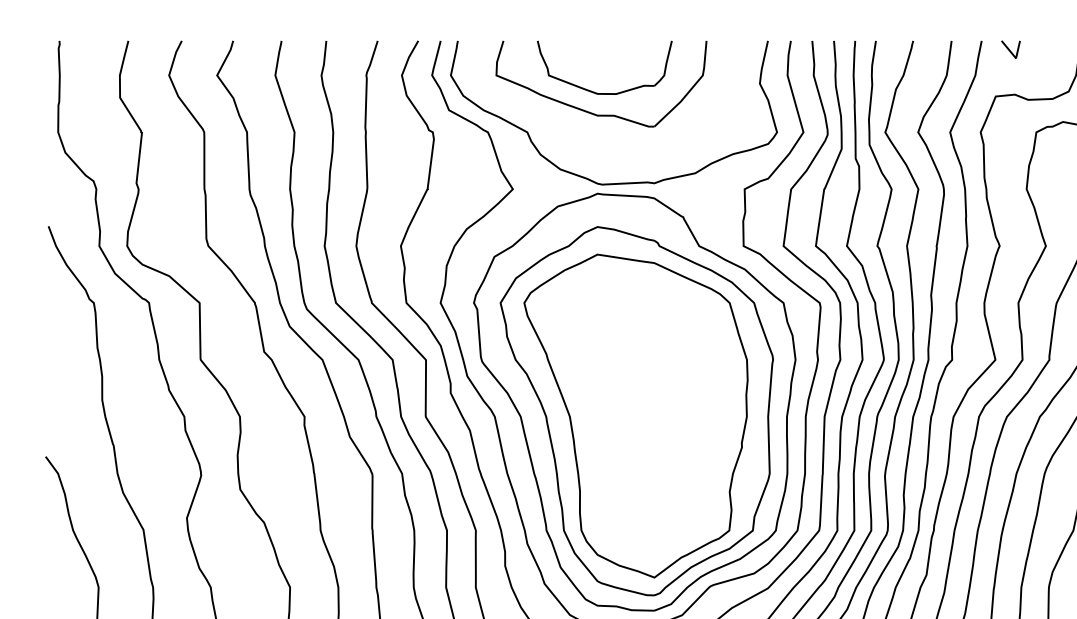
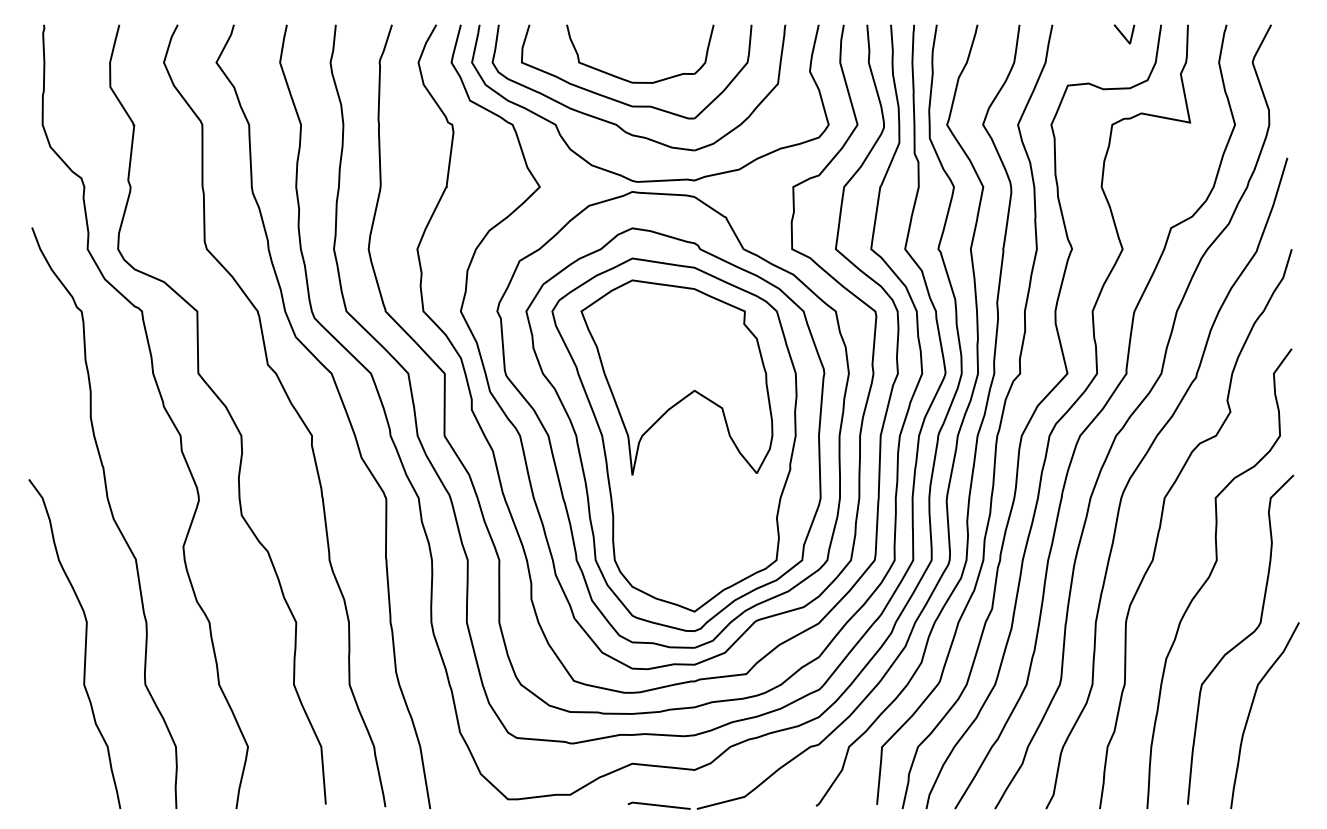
line: (1010, 49) -> (1123, 34), moved
part: (583, 131) -> (616, 123), added
part: (637, 363) -> (676, 377), added

